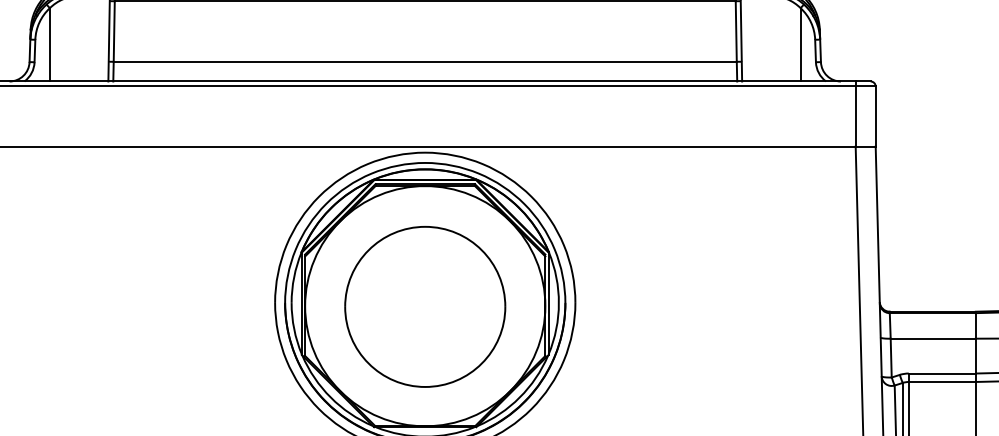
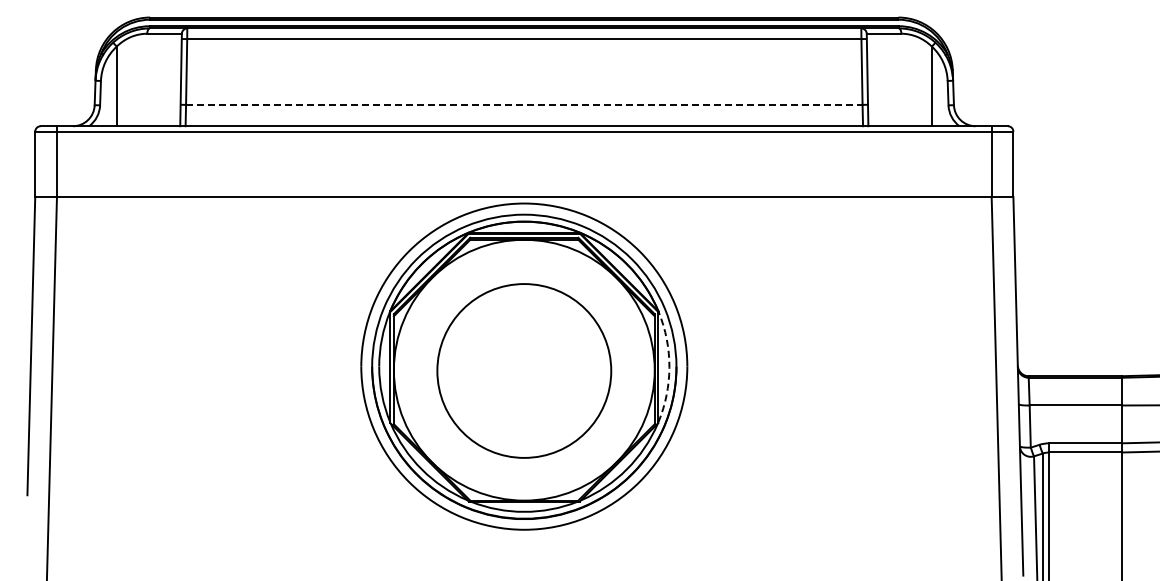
line: (425, 61) -> (524, 104), solid -> dashed
arc: (558, 303) -> (669, 367), solid -> dashed

